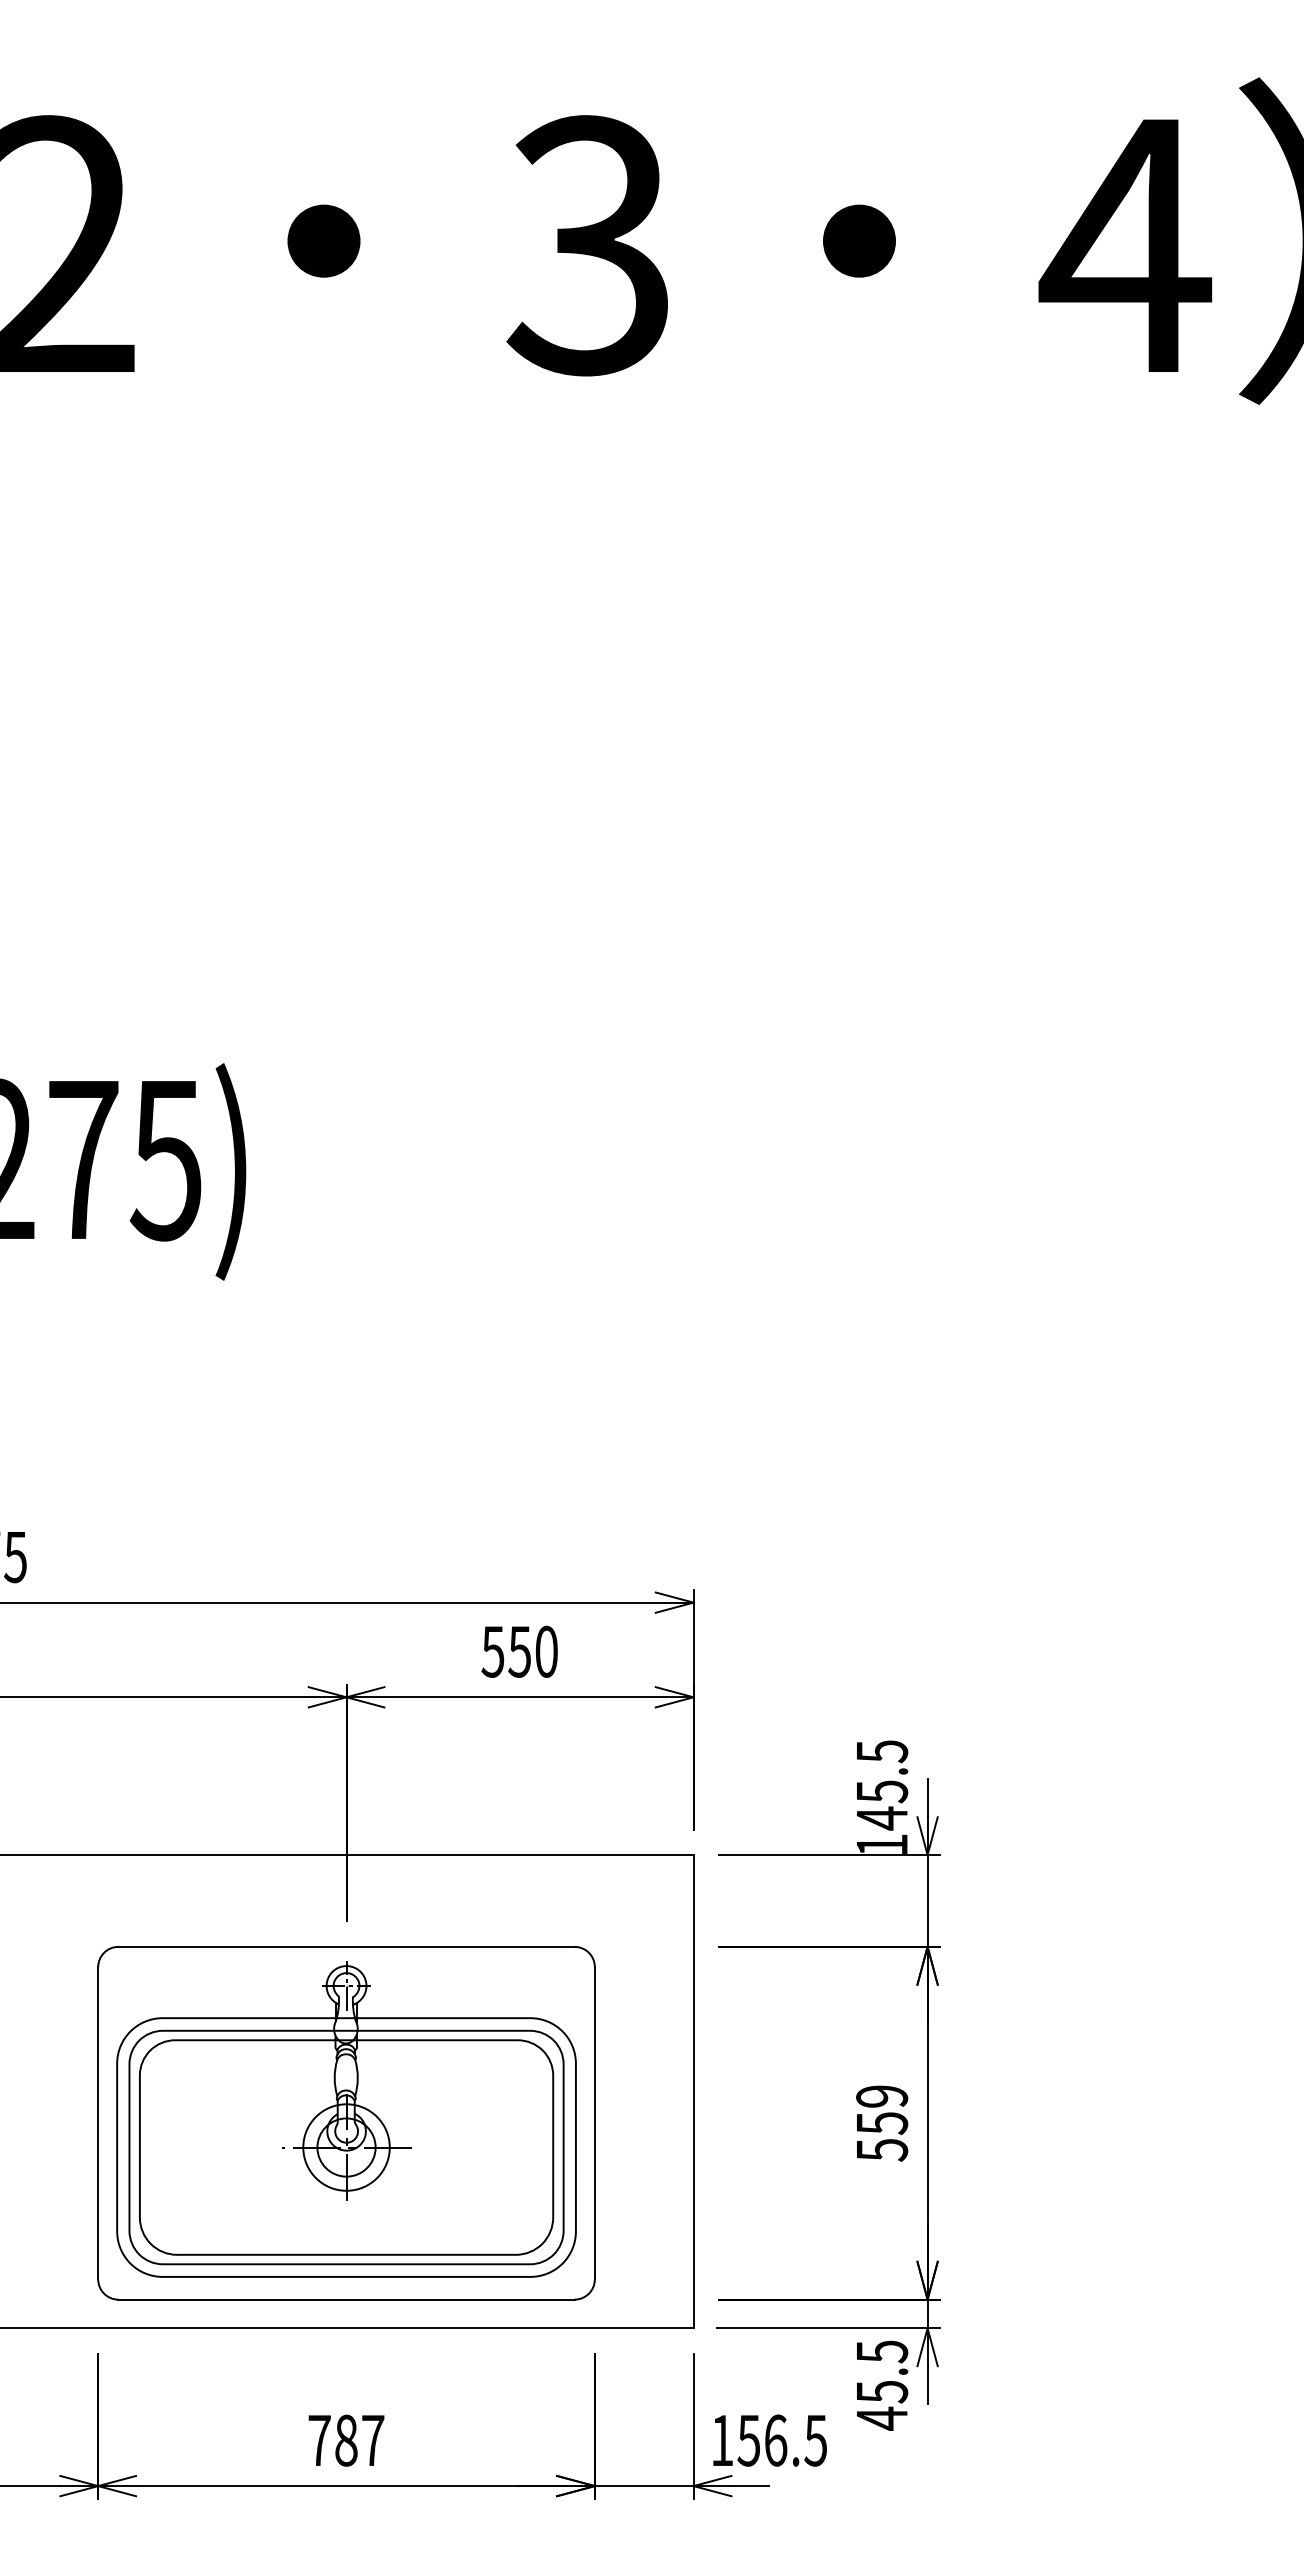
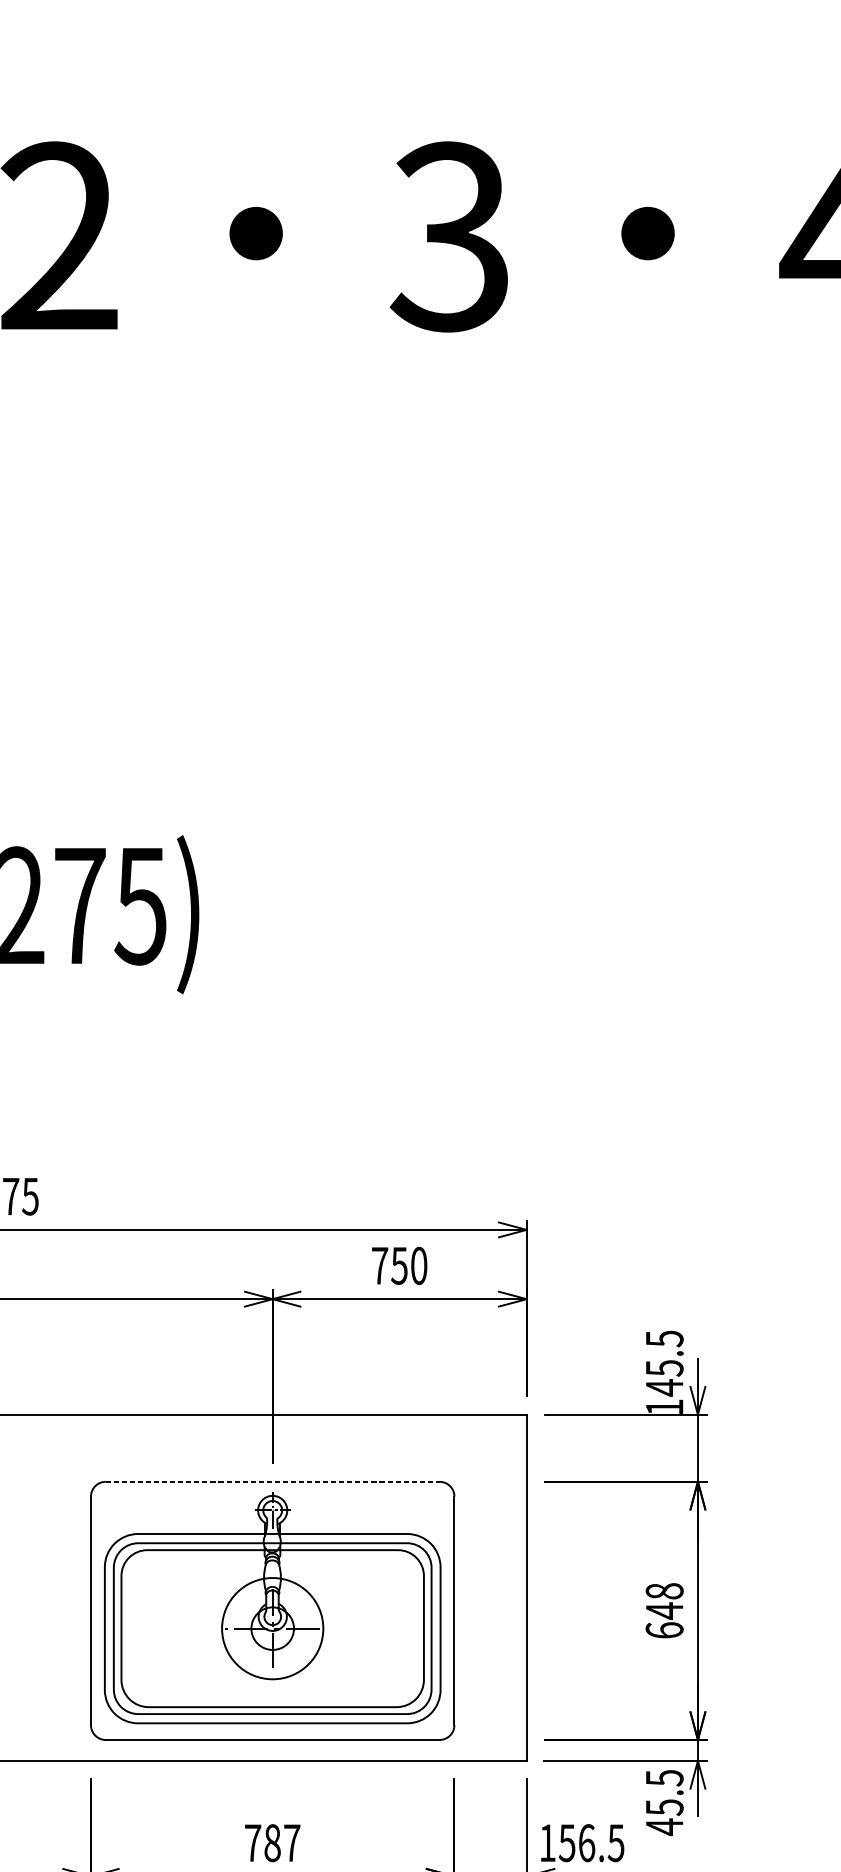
text: (492, 1651) -> (379, 1265), 550 -> 750
line: (347, 1946) -> (273, 1481), solid -> dashed
text: (882, 2123) -> (664, 1611), 559 -> 648
circle: (346, 2147) -> (272, 1628), size x1.6

